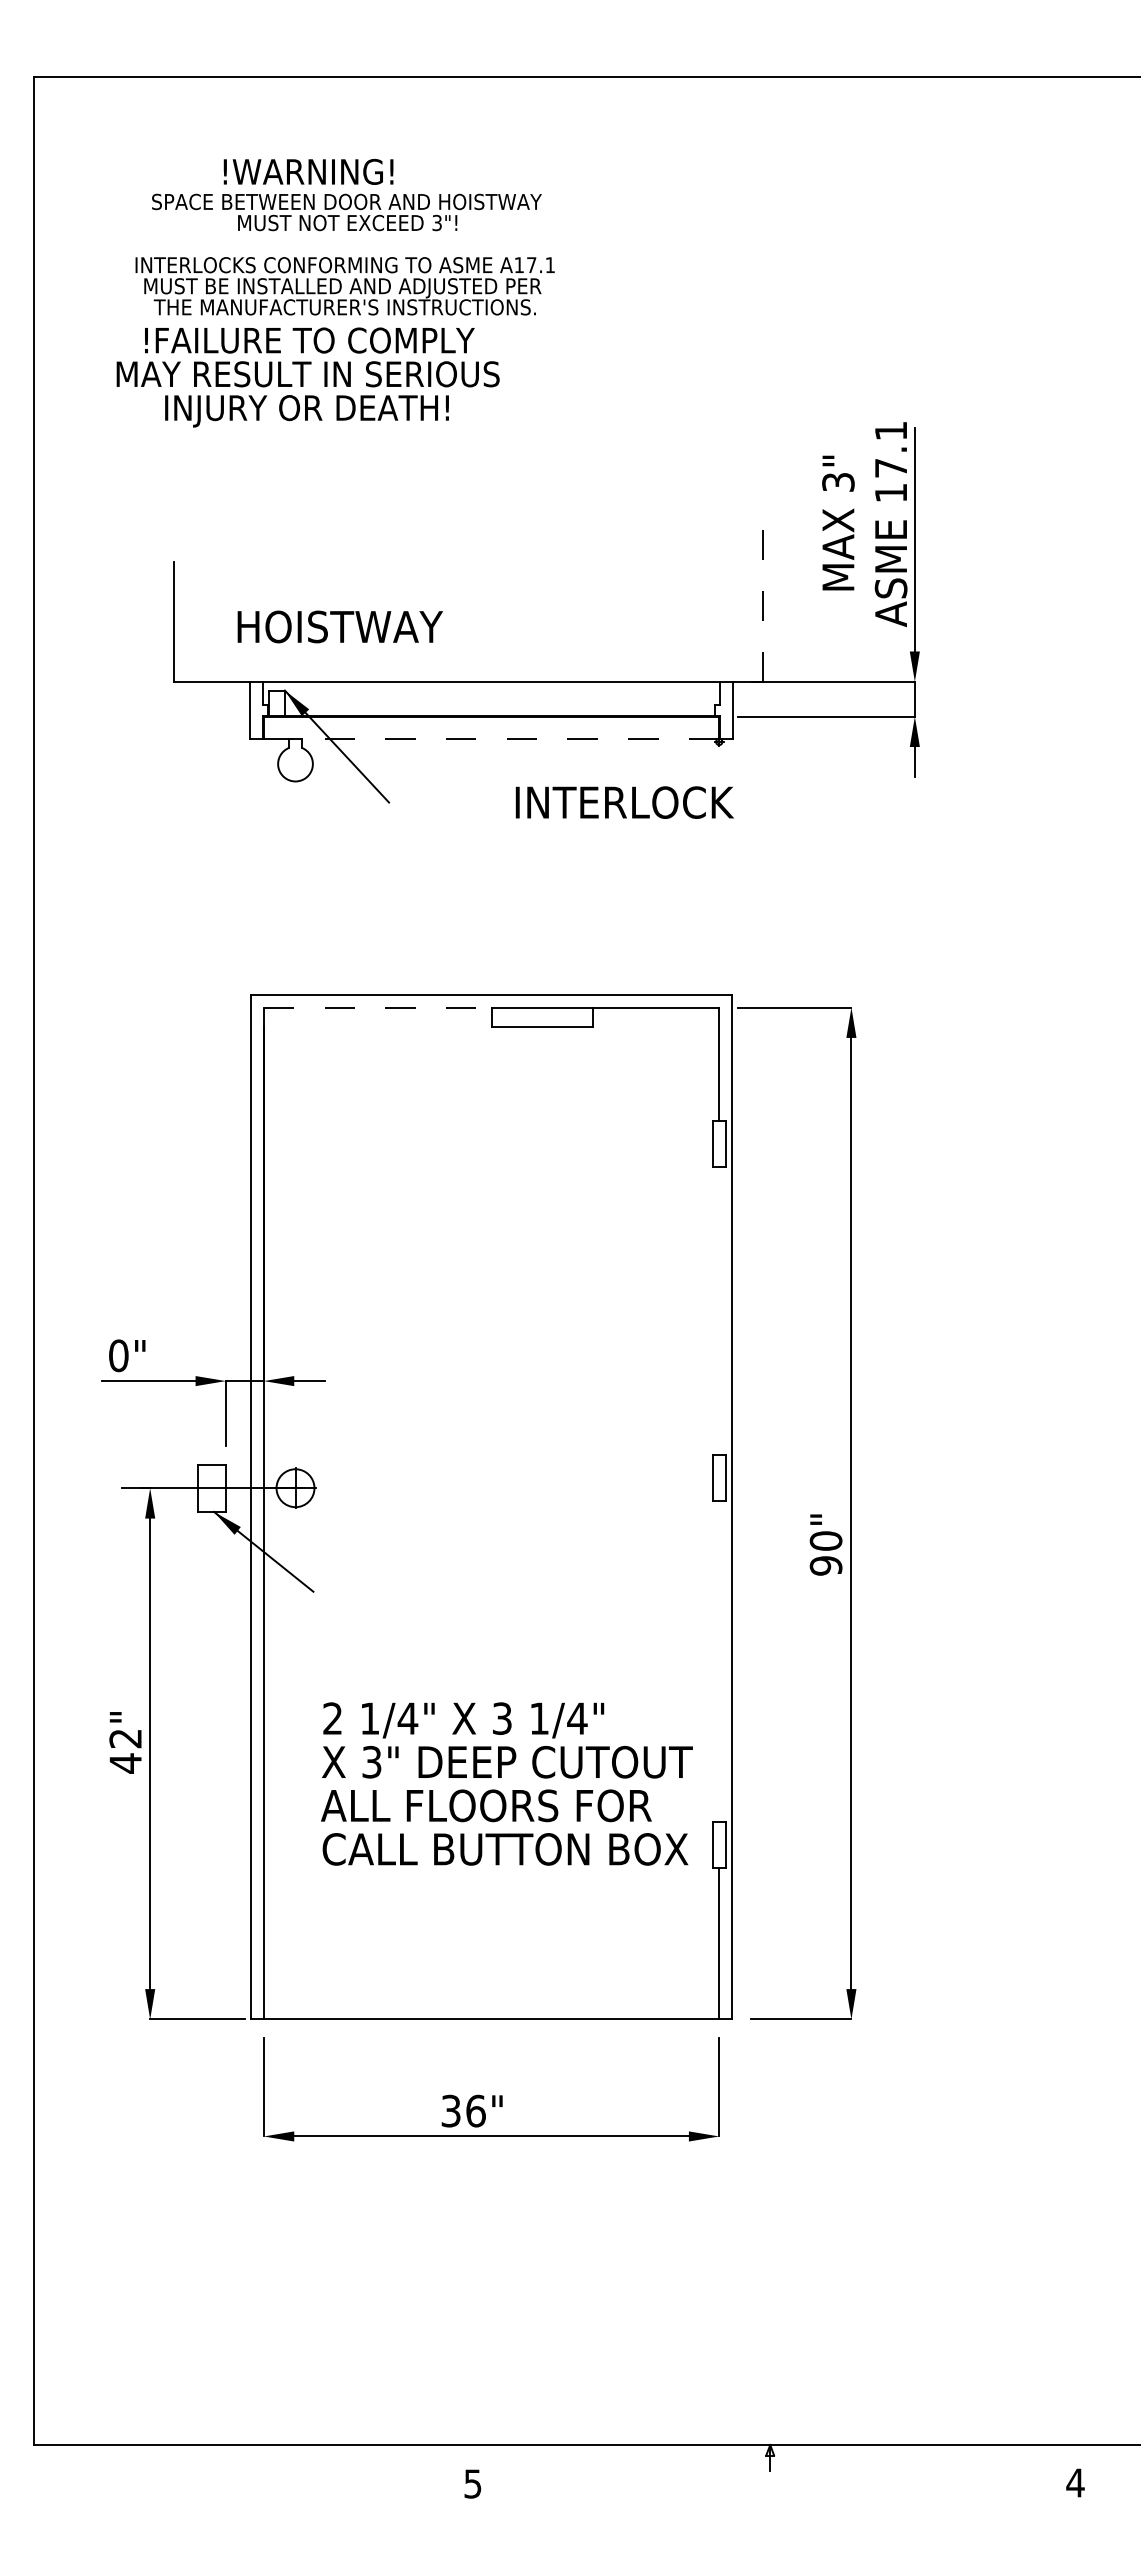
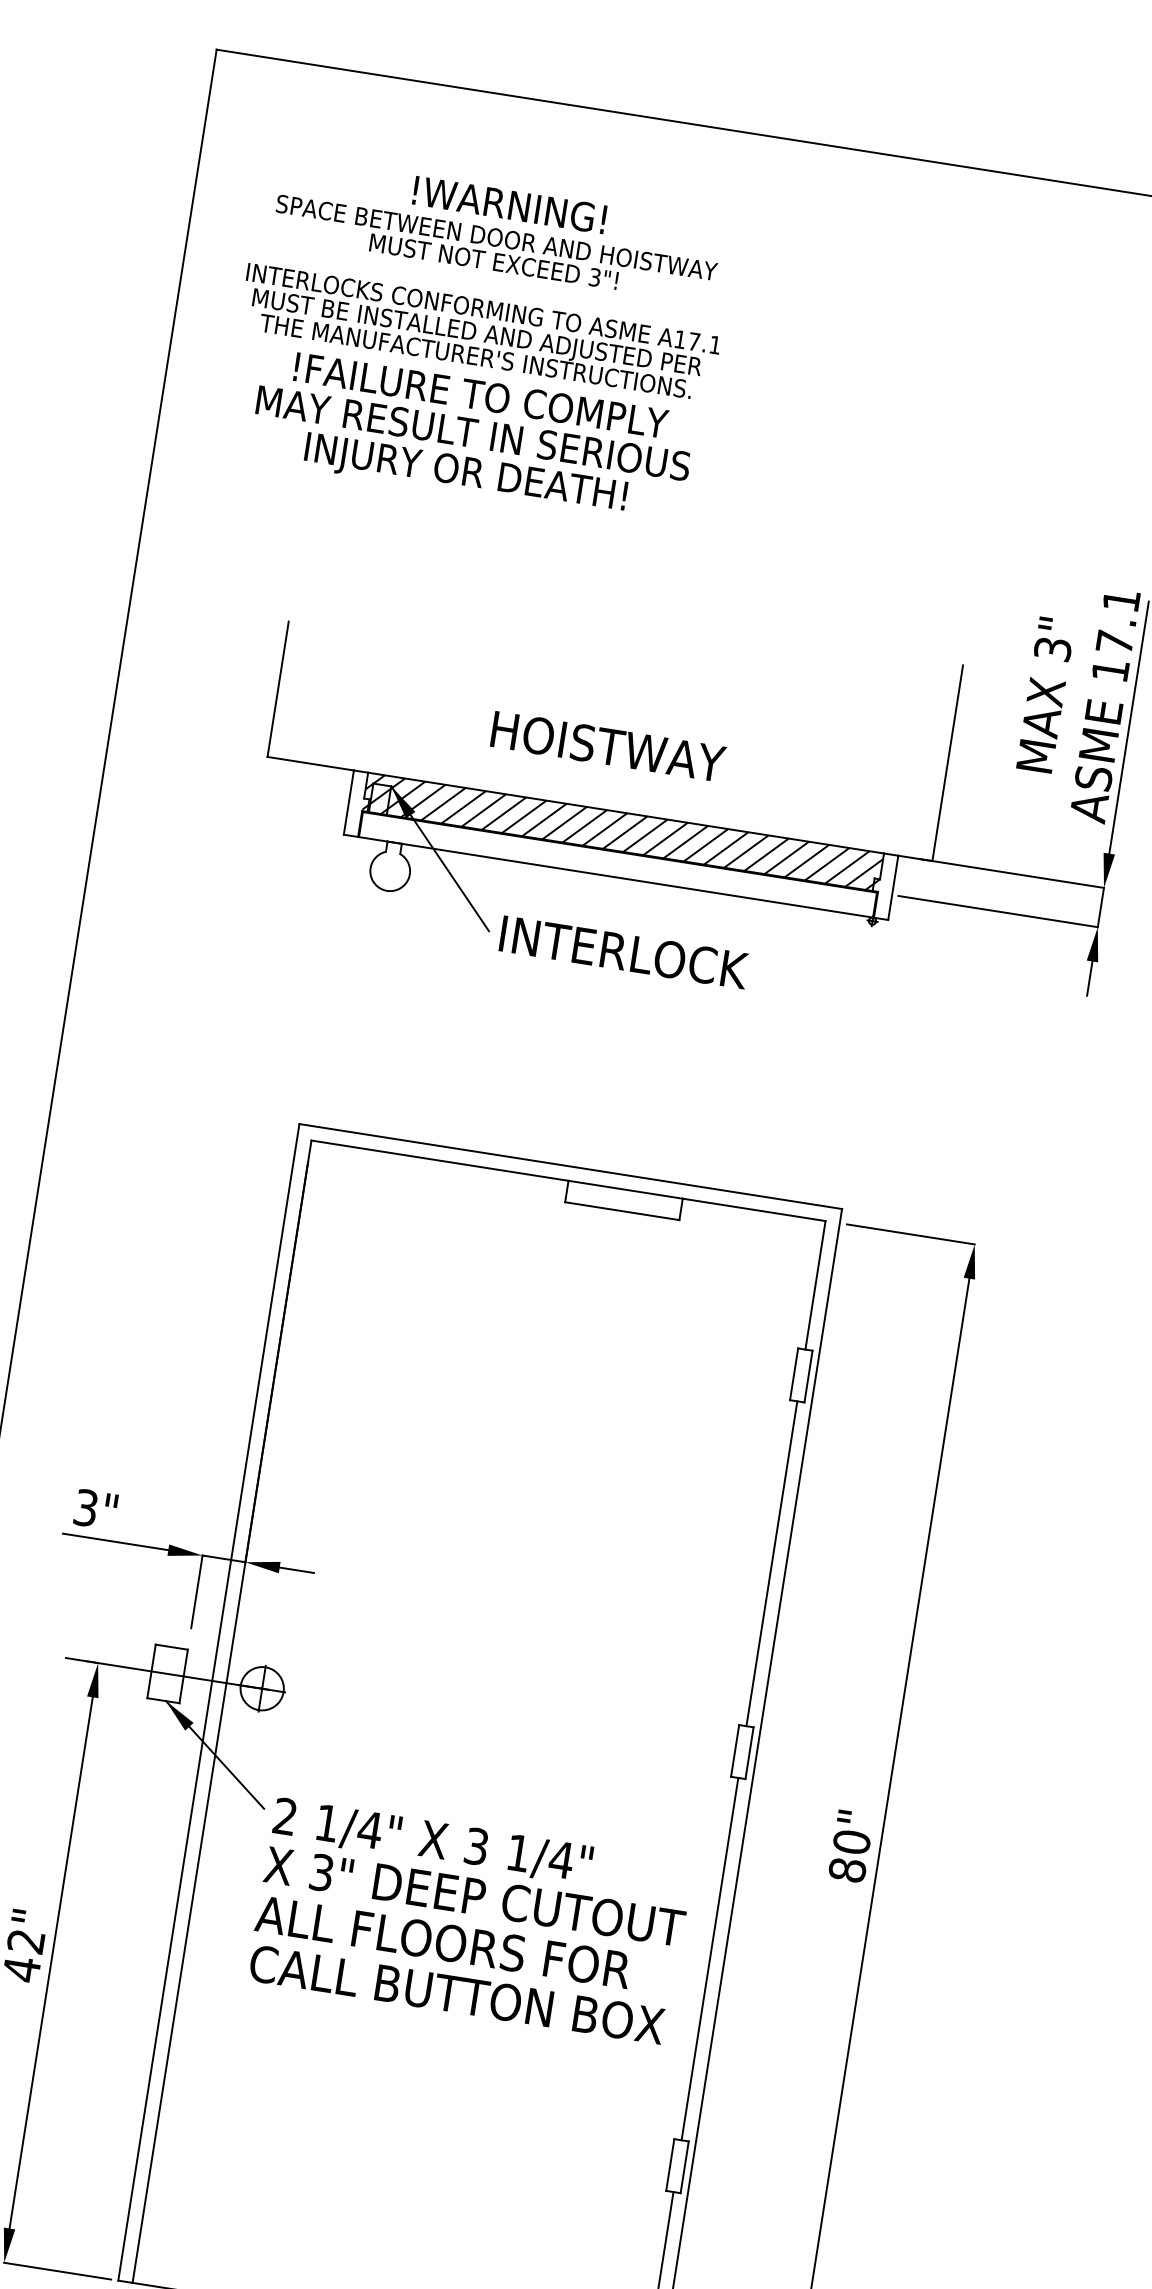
text: (344, 254) -> (484, 296), moved
line: (762, 595) -> (947, 763), dashed -> solid
text: (339, 626) -> (607, 746), moved
hatch: (491, 698) -> (623, 831), added
line: (491, 738) -> (616, 877), dashed -> solid
text: (624, 802) -> (623, 952), moved
line: (377, 1007) -> (439, 1160), dashed -> solid
line: (719, 1311) -> (772, 1564), added
text: (118, 1355) -> (85, 1507), 0" -> 3"
text: (825, 1565) -> (846, 1869), 90" -> 80"
line: (719, 1660) -> (710, 1958), added
text: (506, 1783) -> (469, 1920), moved

